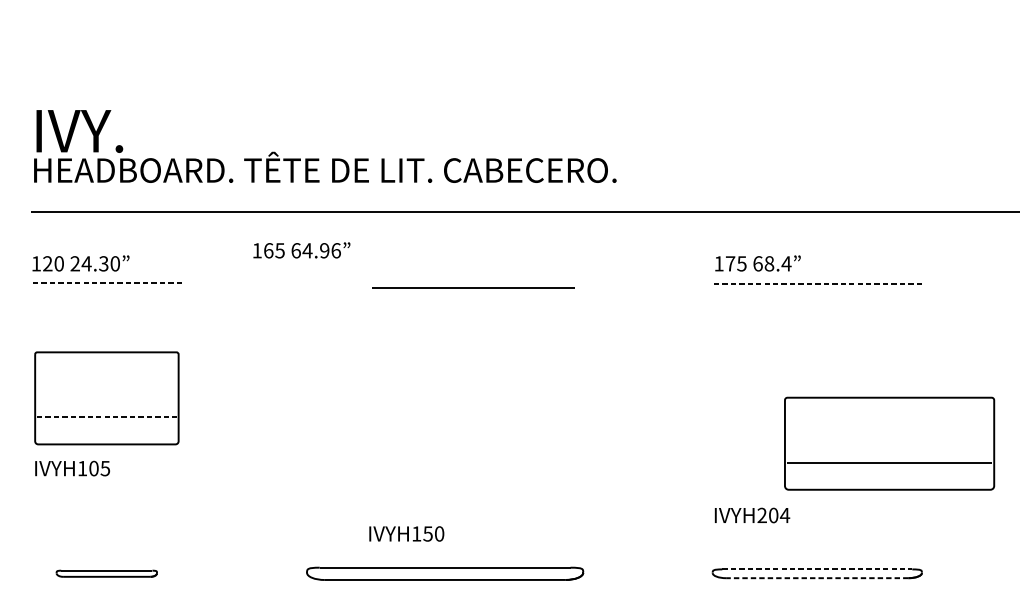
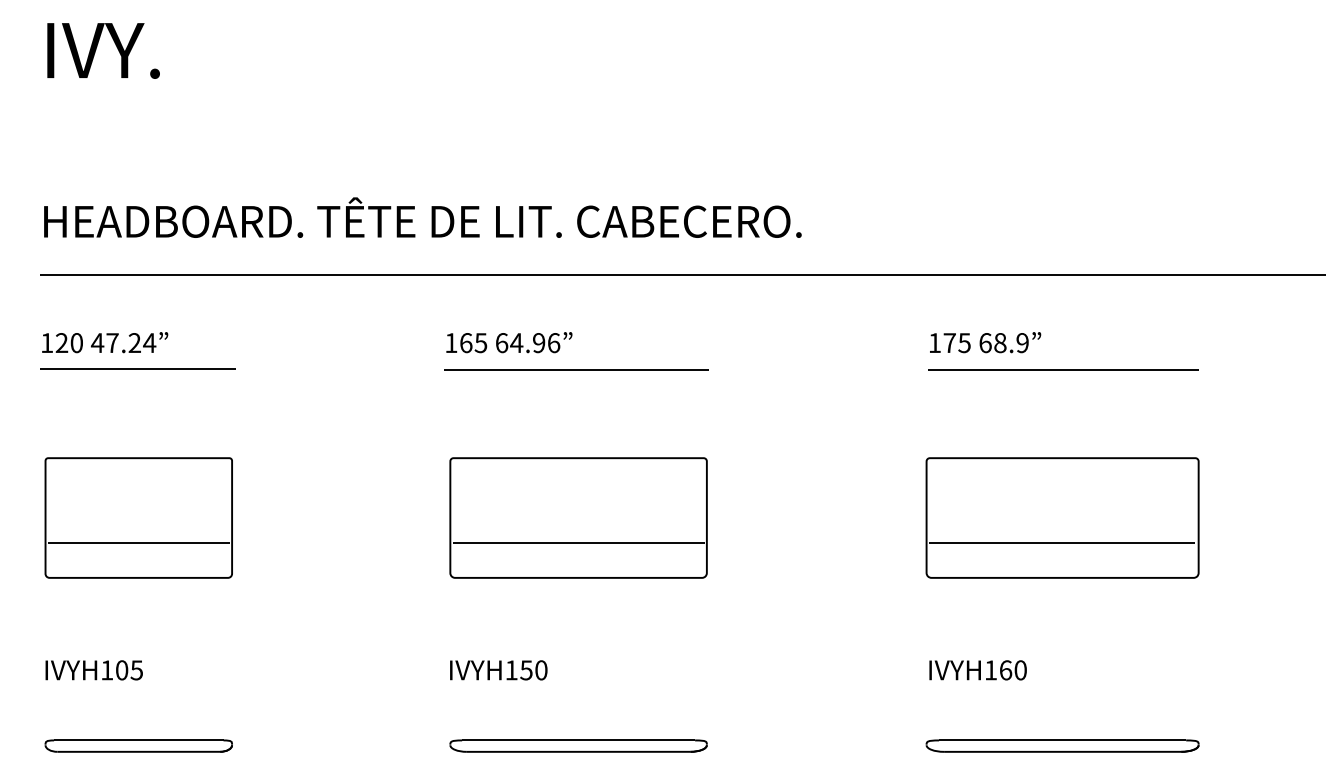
text: (79, 131) -> (103, 50), moved
text: (301, 250) -> (509, 342), moved
text: (95, 264) -> (123, 343), 24.30 -> 47.24
text: (786, 264) -> (1022, 343), 68.4 -> 68.9
line: (105, 283) -> (137, 368), dashed -> solid
line: (817, 284) -> (1063, 369), dashed -> solid
line: (473, 287) -> (576, 369), moved
part: (445, 397) -> (578, 517), added
line: (107, 417) -> (139, 542), dashed -> solid
part: (889, 443) -> (1062, 517), moved
text: (72, 468) -> (93, 670), moved
text: (773, 515) -> (1005, 670), IVYH204 -> IVYH160
text: (406, 534) -> (498, 670), moved
line: (817, 569) -> (1062, 740), dashed -> solid
part: (106, 573) -> (138, 745), size x1.43
part: (445, 573) -> (578, 745), size x0.71
line: (817, 577) -> (1062, 751), dashed -> solid

